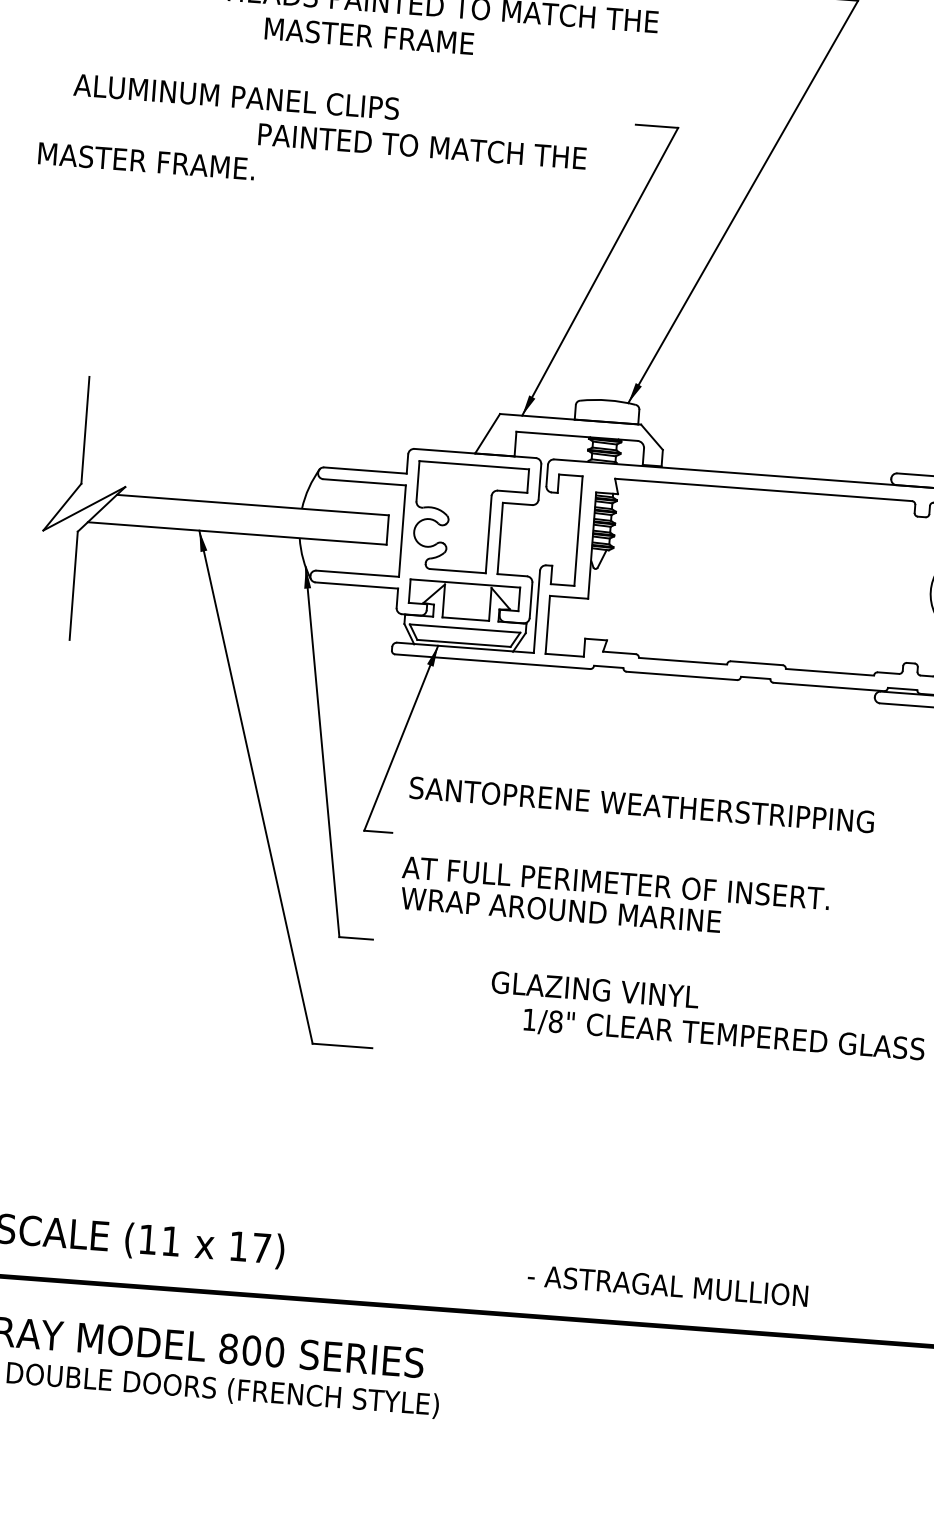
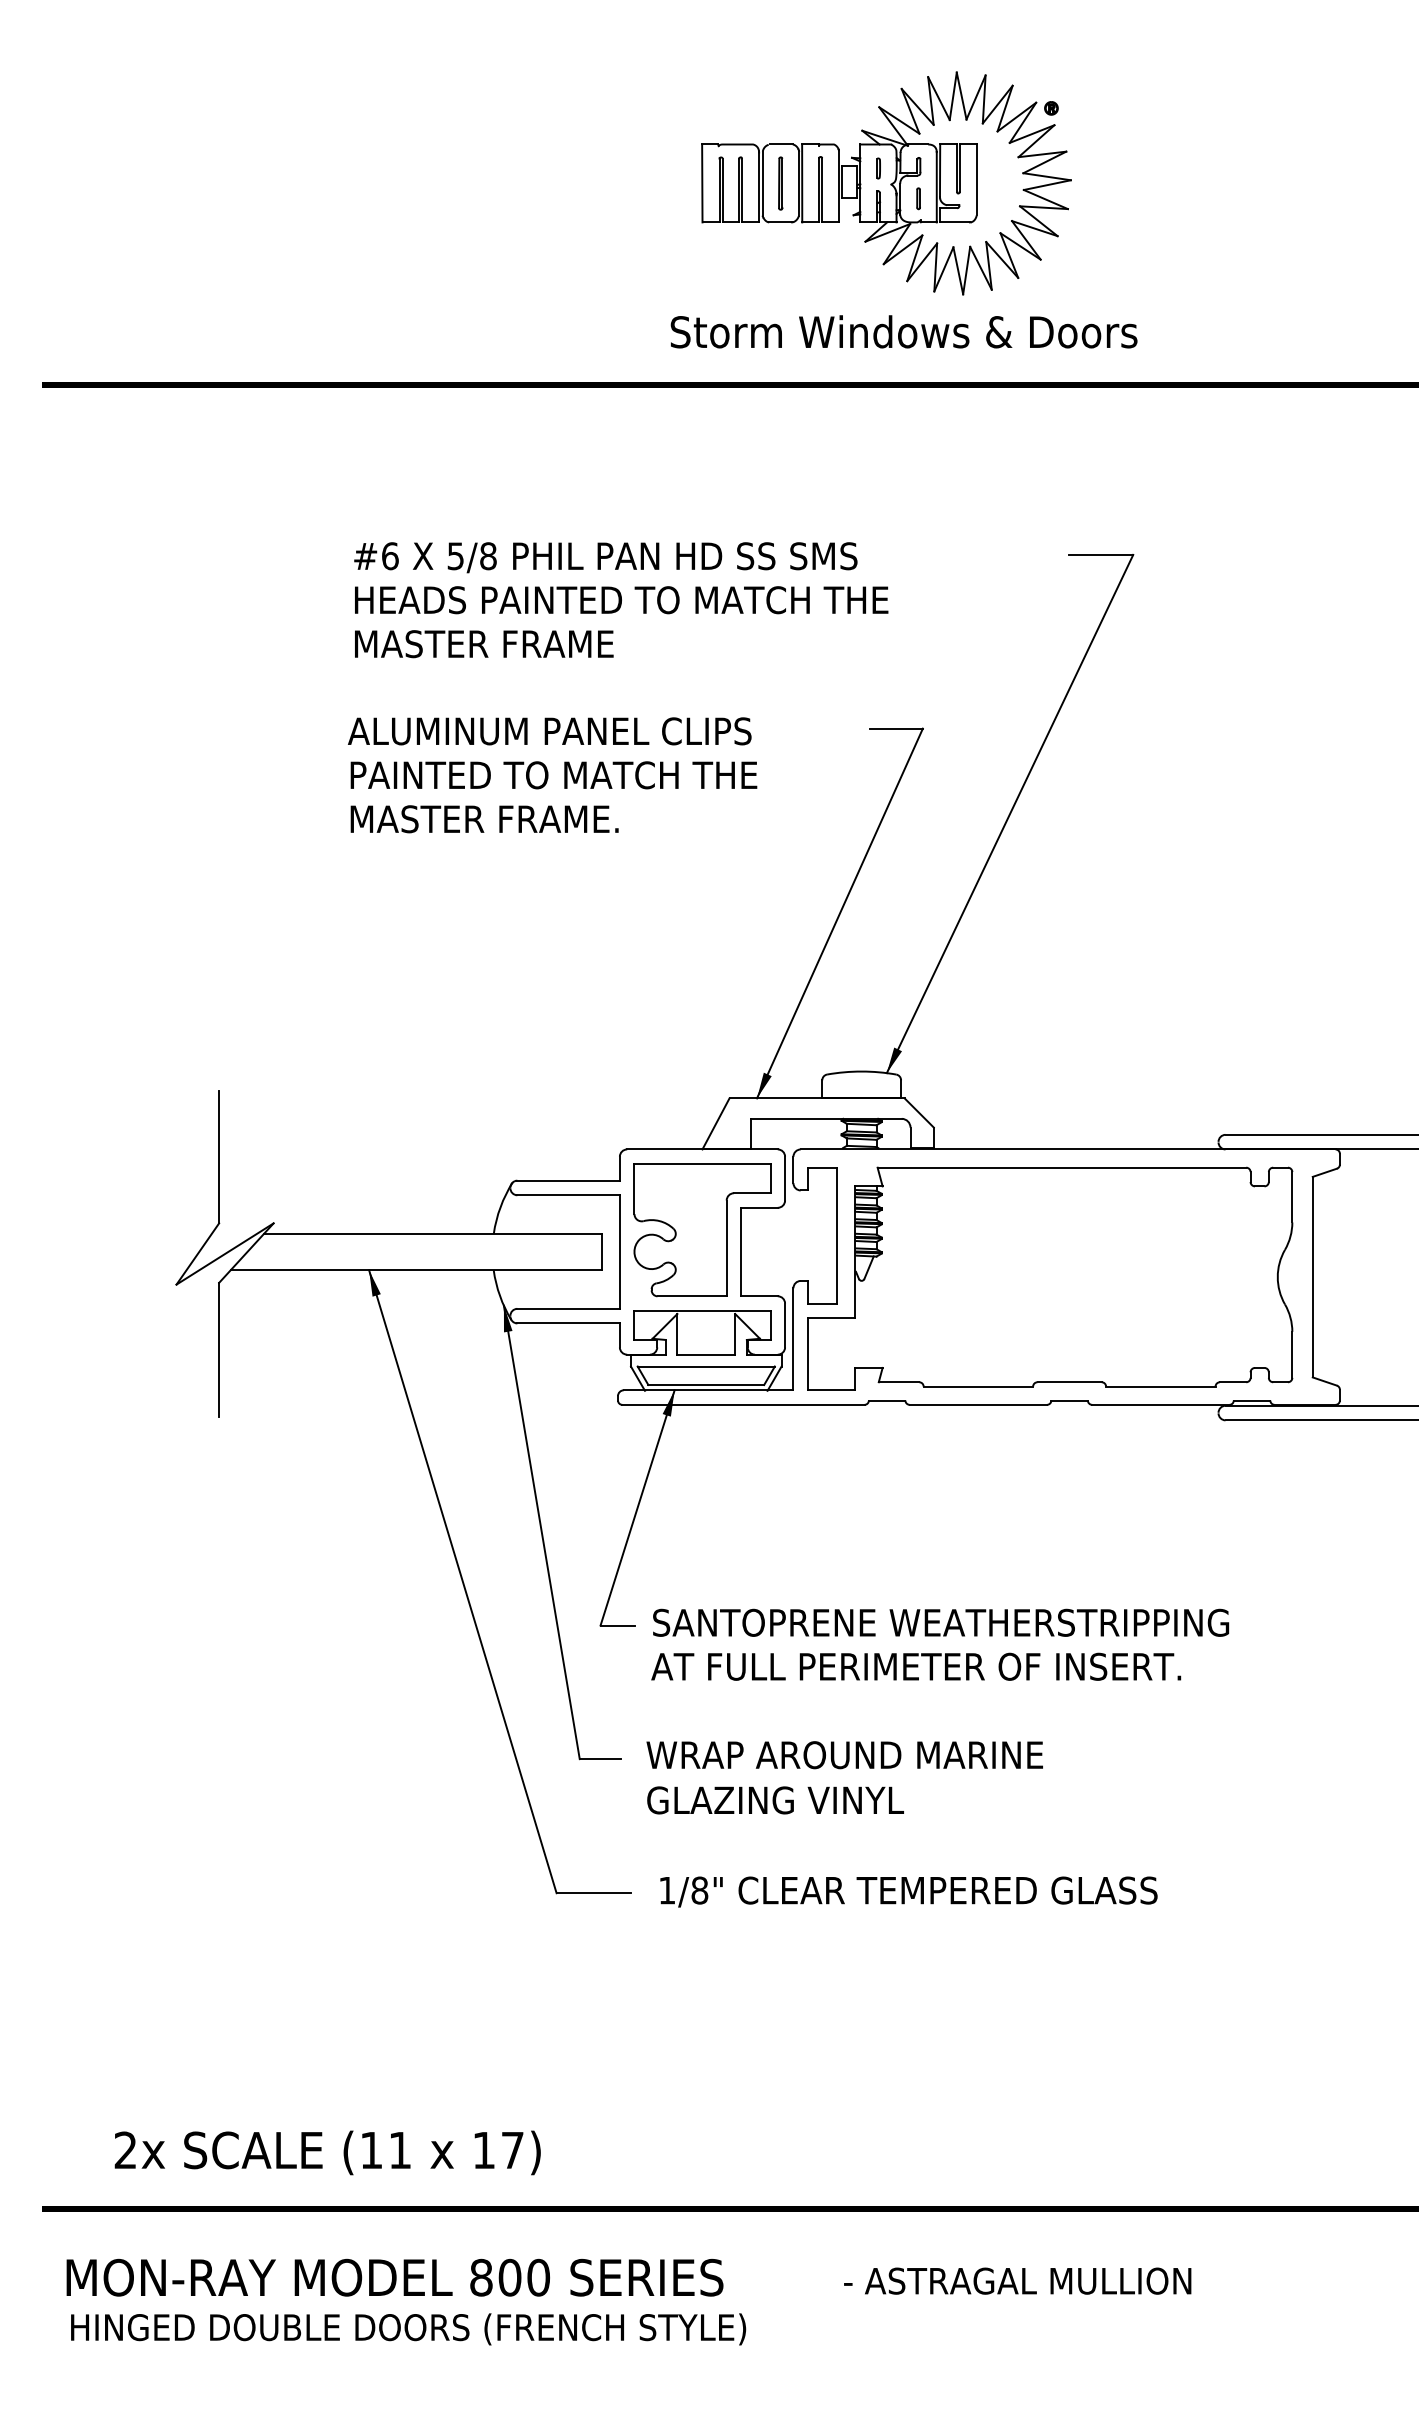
text: (369, 36) -> (484, 644), moved
text: (236, 97) -> (549, 731), moved
text: (422, 146) -> (553, 775), moved
text: (146, 161) -> (484, 819), moved
text: (642, 804) -> (941, 1622), moved
text: (560, 910) -> (844, 1755), moved
text: (595, 989) -> (775, 1800), moved
text: (723, 1035) -> (908, 1891), moved
text: (667, 1285) -> (1017, 2280), moved

